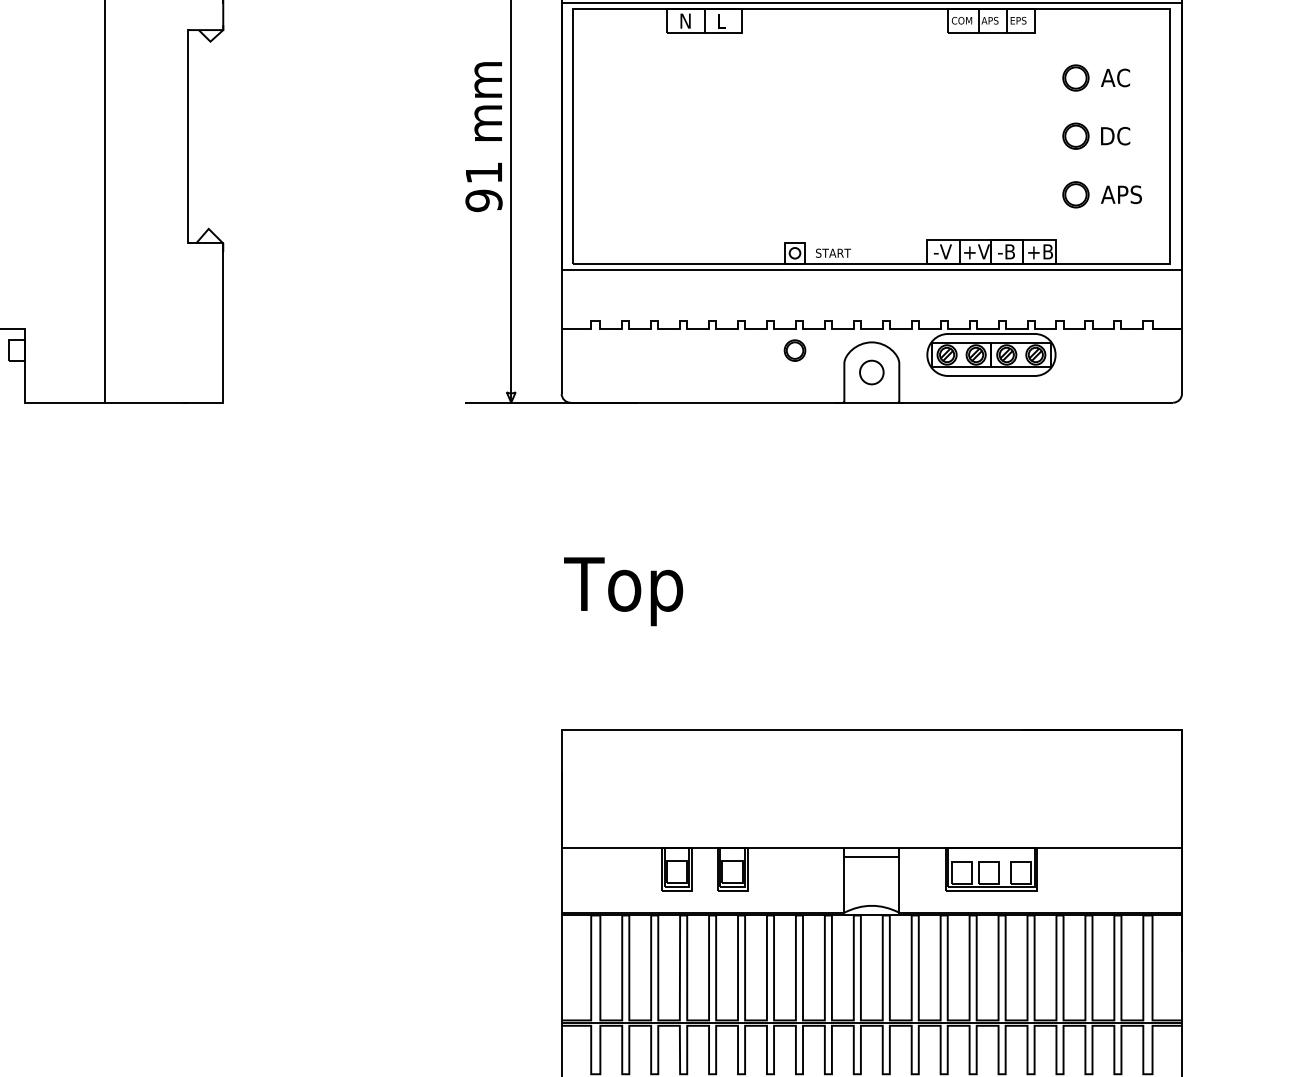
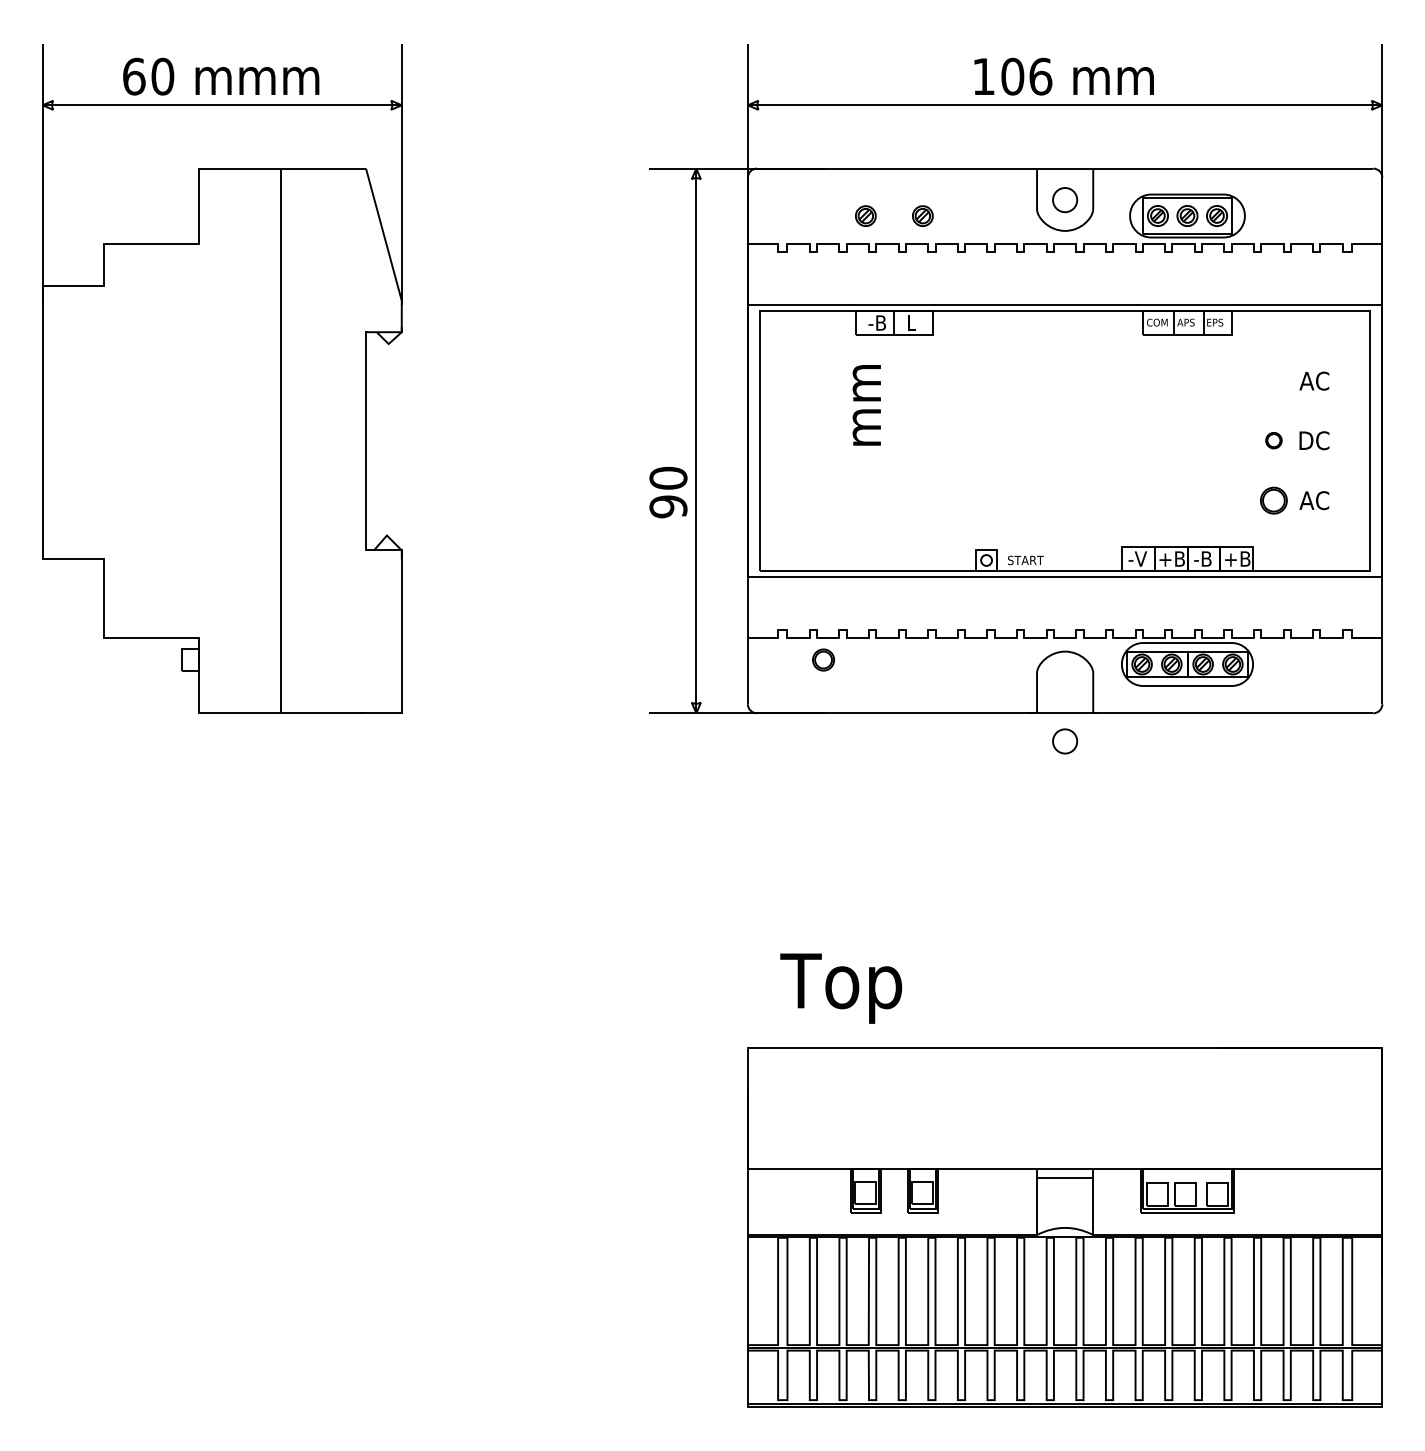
text: (687, 20) -> (876, 322), N -> -B
part: (1075, 78) -> (1273, 381), removed
text: (487, 101) -> (866, 405), moved
part: (1075, 135) -> (1273, 440), size x0.6
text: (484, 172) -> (668, 477), 1 -> 0
text: (1129, 194) -> (1328, 500), APS -> AC
text: (983, 251) -> (1179, 558), +V -> +B
part: (794, 350) -> (823, 659), moved
part: (872, 372) -> (1065, 741), moved
text: (623, 591) -> (841, 988), moved

